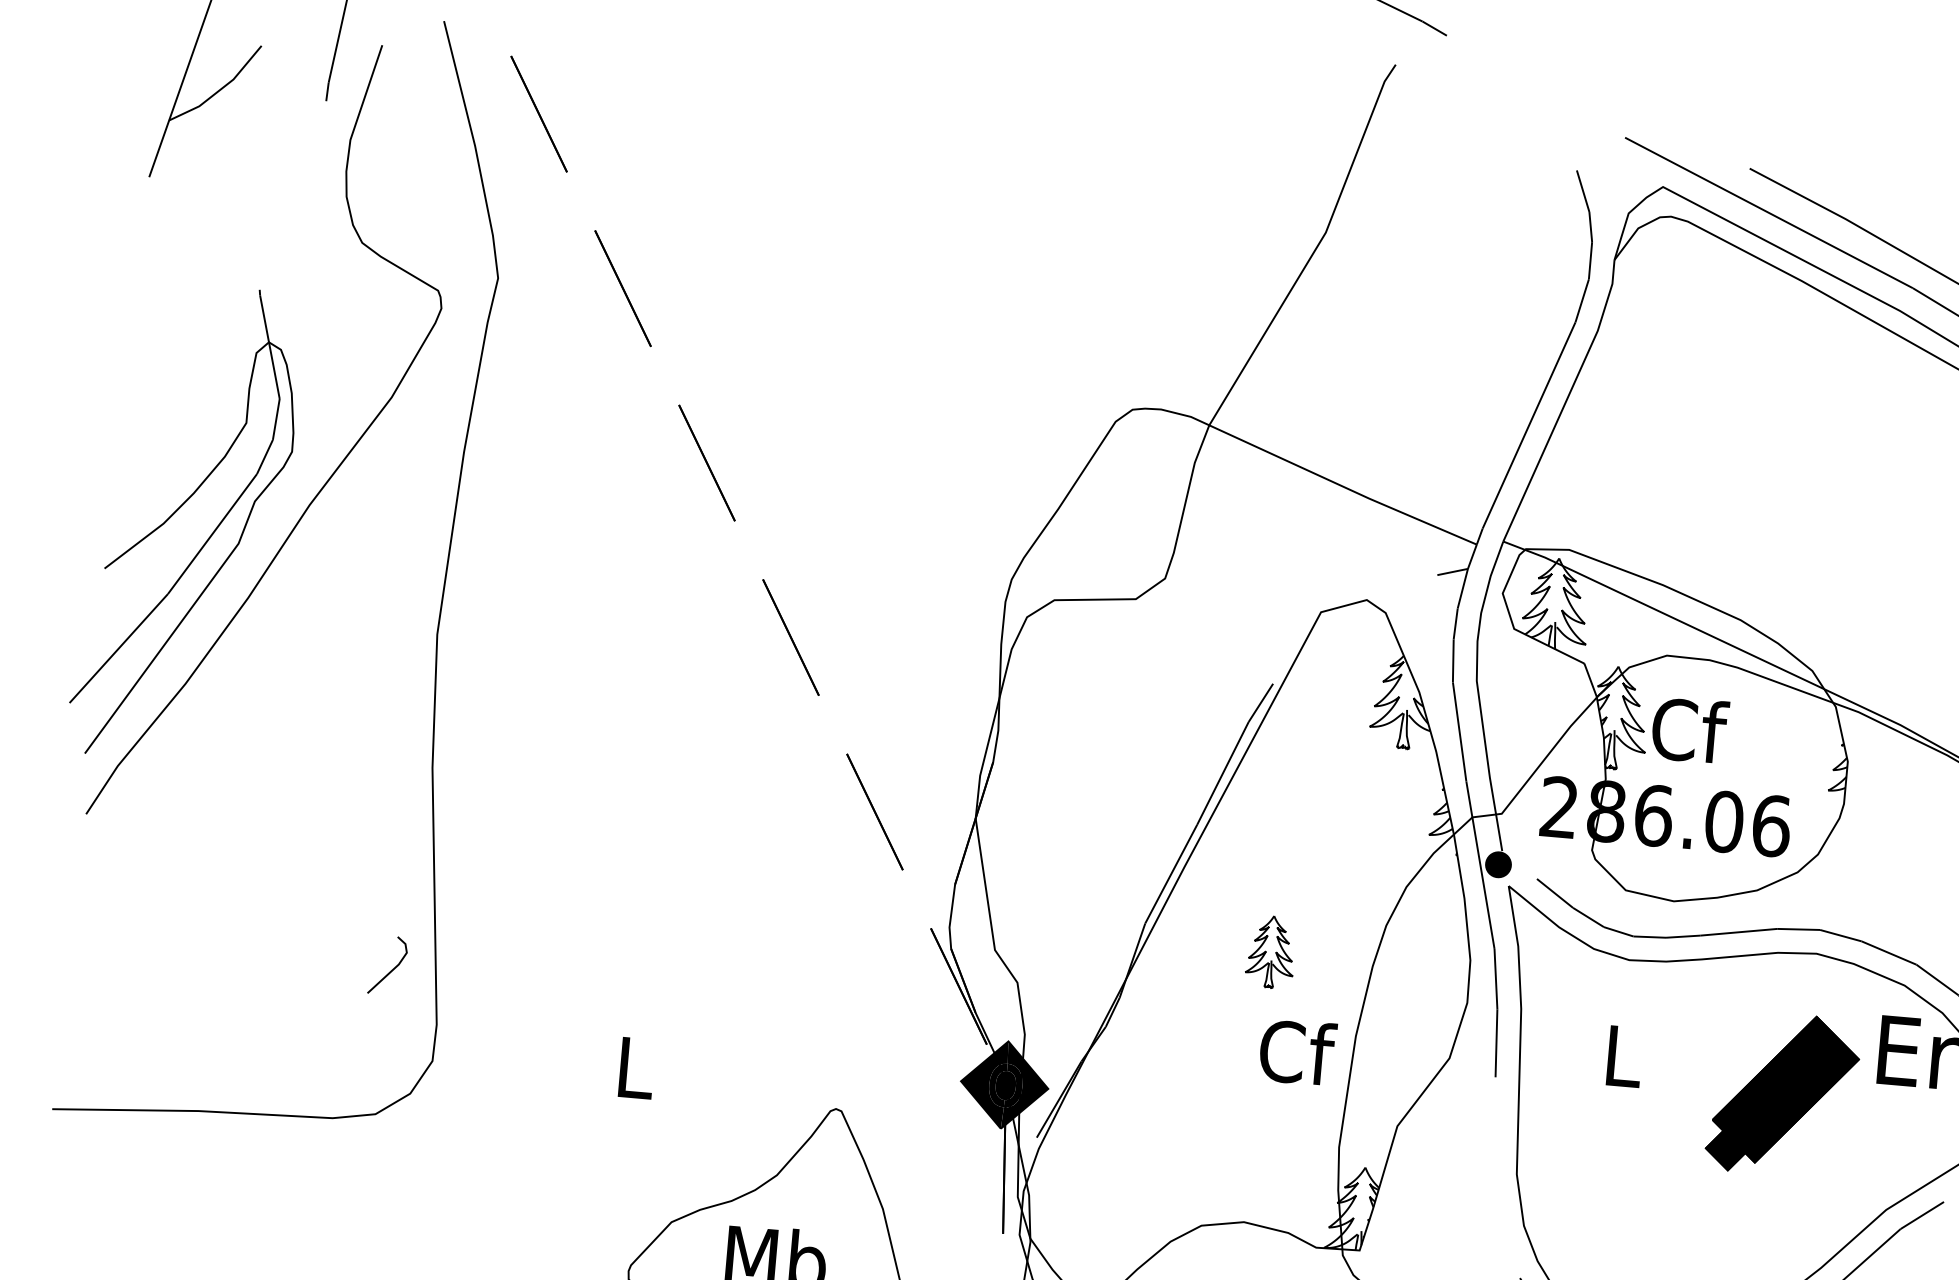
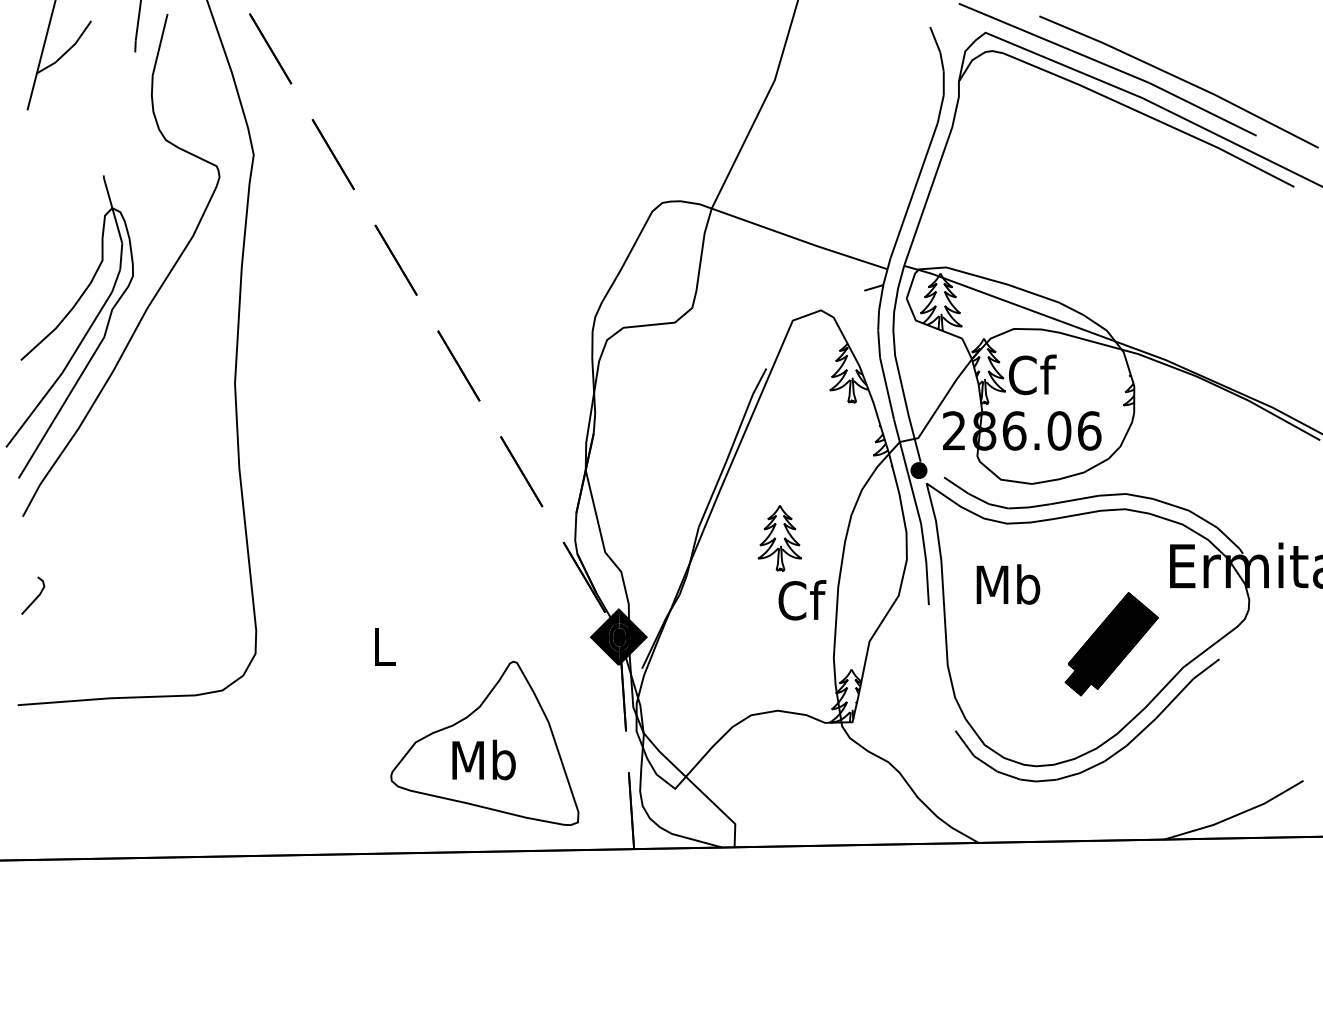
part: (1270, 952) -> (779, 538), size x1.43
line: (391, 968) -> (35, 597), moved
text: (1623, 1055) -> (1008, 584), L -> Mb
part: (1782, 1095) -> (1111, 644), moved

